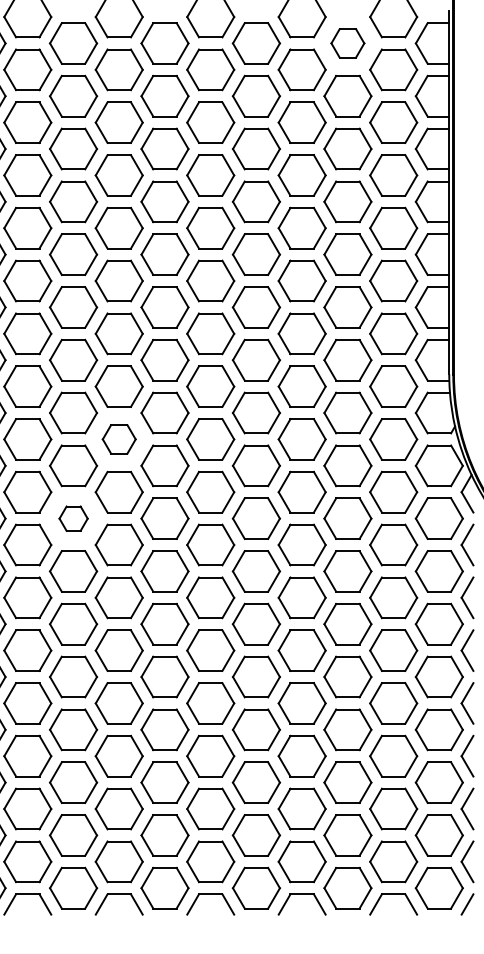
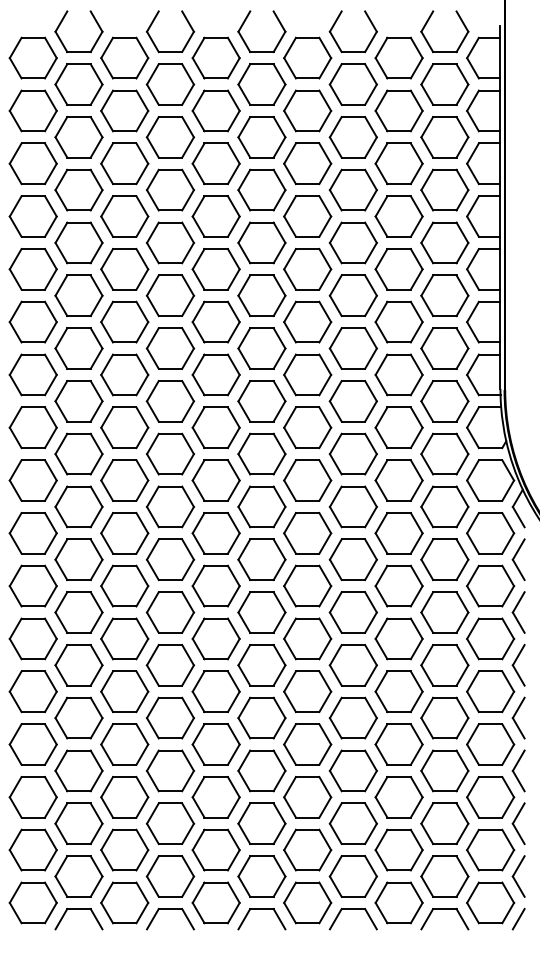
part: (347, 42) -> (398, 57), size x1.43
part: (119, 438) -> (170, 453), size x1.43
part: (73, 518) -> (124, 533), size x1.67

